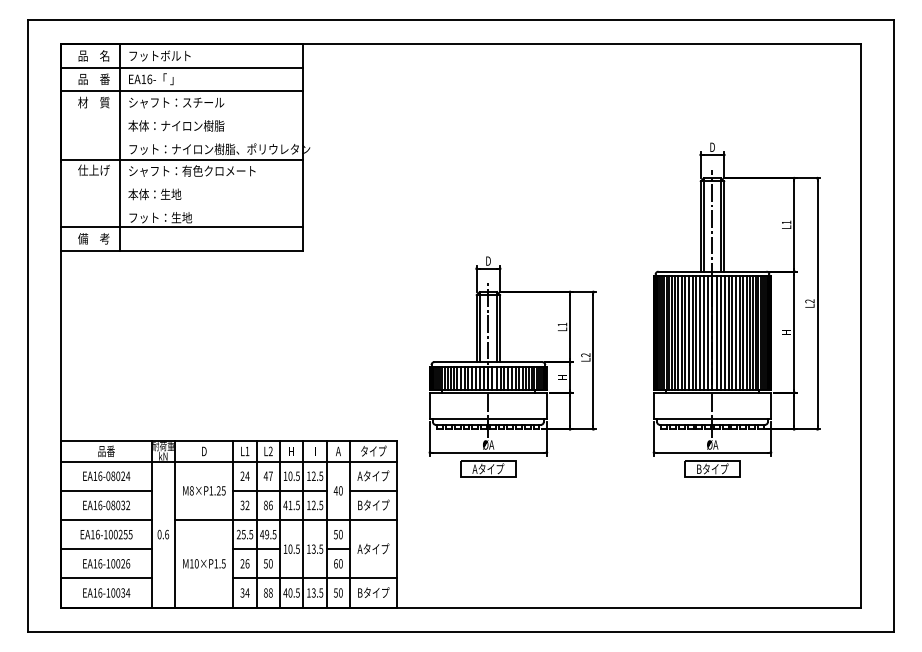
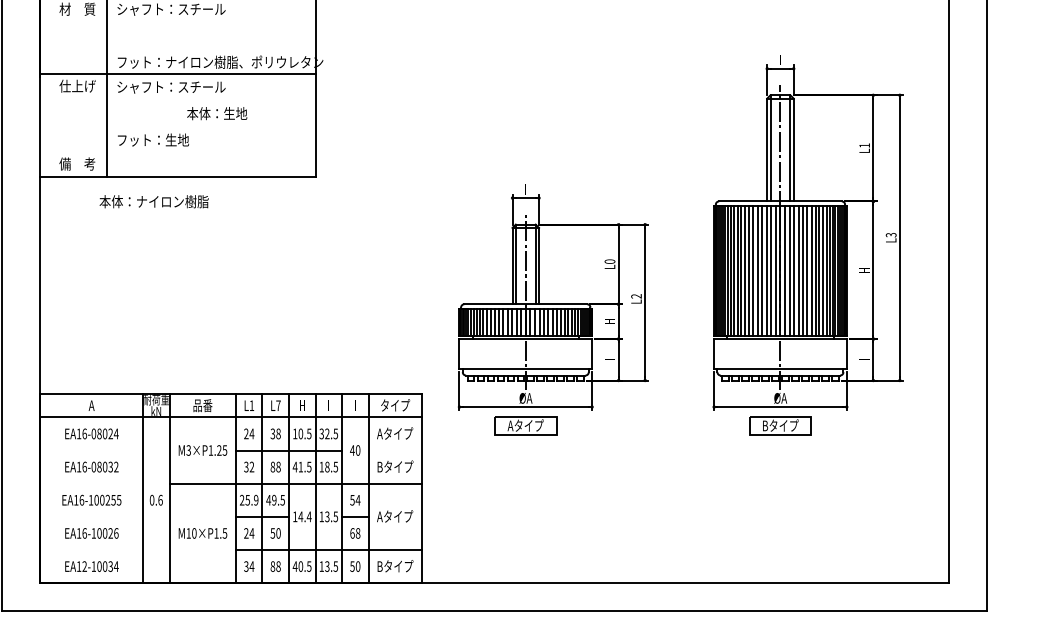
text: (176, 125) -> (154, 201), moved
text: (712, 146) -> (780, 59), D -> I
text: (218, 170) -> (219, 86), シャフト：有色クロメート -> シャフト：スチール
text: (154, 194) -> (216, 113), moved
line: (182, 227) -> (178, 151), removed
text: (488, 260) -> (525, 188), D -> I
text: (810, 301) -> (891, 235), L2 -> L3
text: (562, 324) -> (609, 261), L1 -> L0
text: (106, 451) -> (91, 405), 品番 -> A
text: (204, 451) -> (203, 405), D -> 品番
text: (270, 451) -> (278, 405), L2 -> L7
text: (338, 451) -> (355, 405), A -> I
text: (267, 475) -> (274, 433), 47 -> 38
text: (308, 475) -> (321, 433), 12.5 -> 32.5
line: (106, 490) -> (91, 450), removed
text: (191, 490) -> (188, 450), M8×P1.25 -> M3×P1.25
line: (373, 490) -> (395, 450), removed
text: (270, 504) -> (278, 466), 86 -> 88
text: (313, 505) -> (327, 467), 12.5 -> 18.5
line: (106, 520) -> (91, 484), removed
text: (251, 534) -> (256, 500), 25.5 -> 25.9
text: (340, 534) -> (357, 500), 50 -> 54
text: (293, 548) -> (304, 516), 10.5 -> 14.4
line: (106, 549) -> (91, 517), removed
text: (247, 563) -> (252, 533), 26 -> 24
text: (340, 564) -> (357, 534), 60 -> 68
line: (106, 578) -> (91, 550), removed
text: (100, 592) -> (84, 566), EA16-10034 -> EA12-10034

